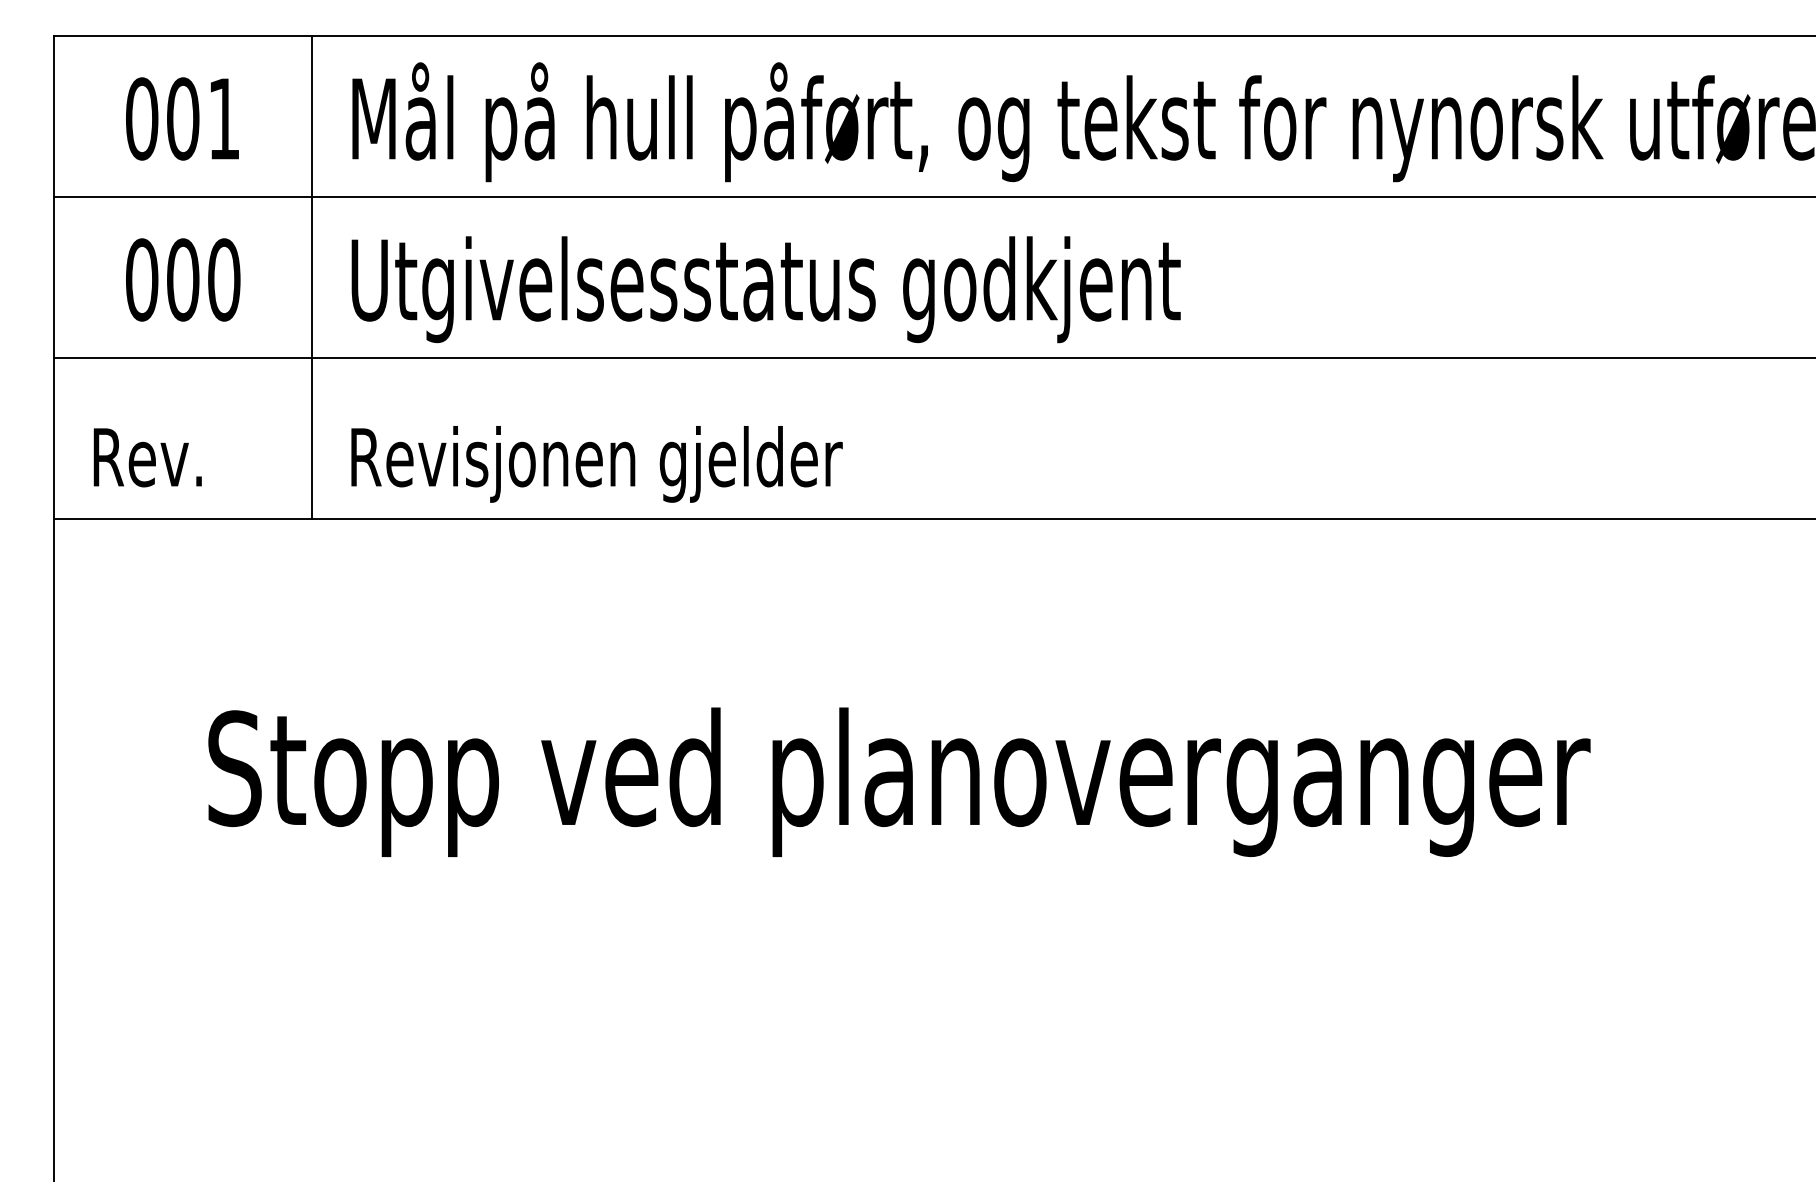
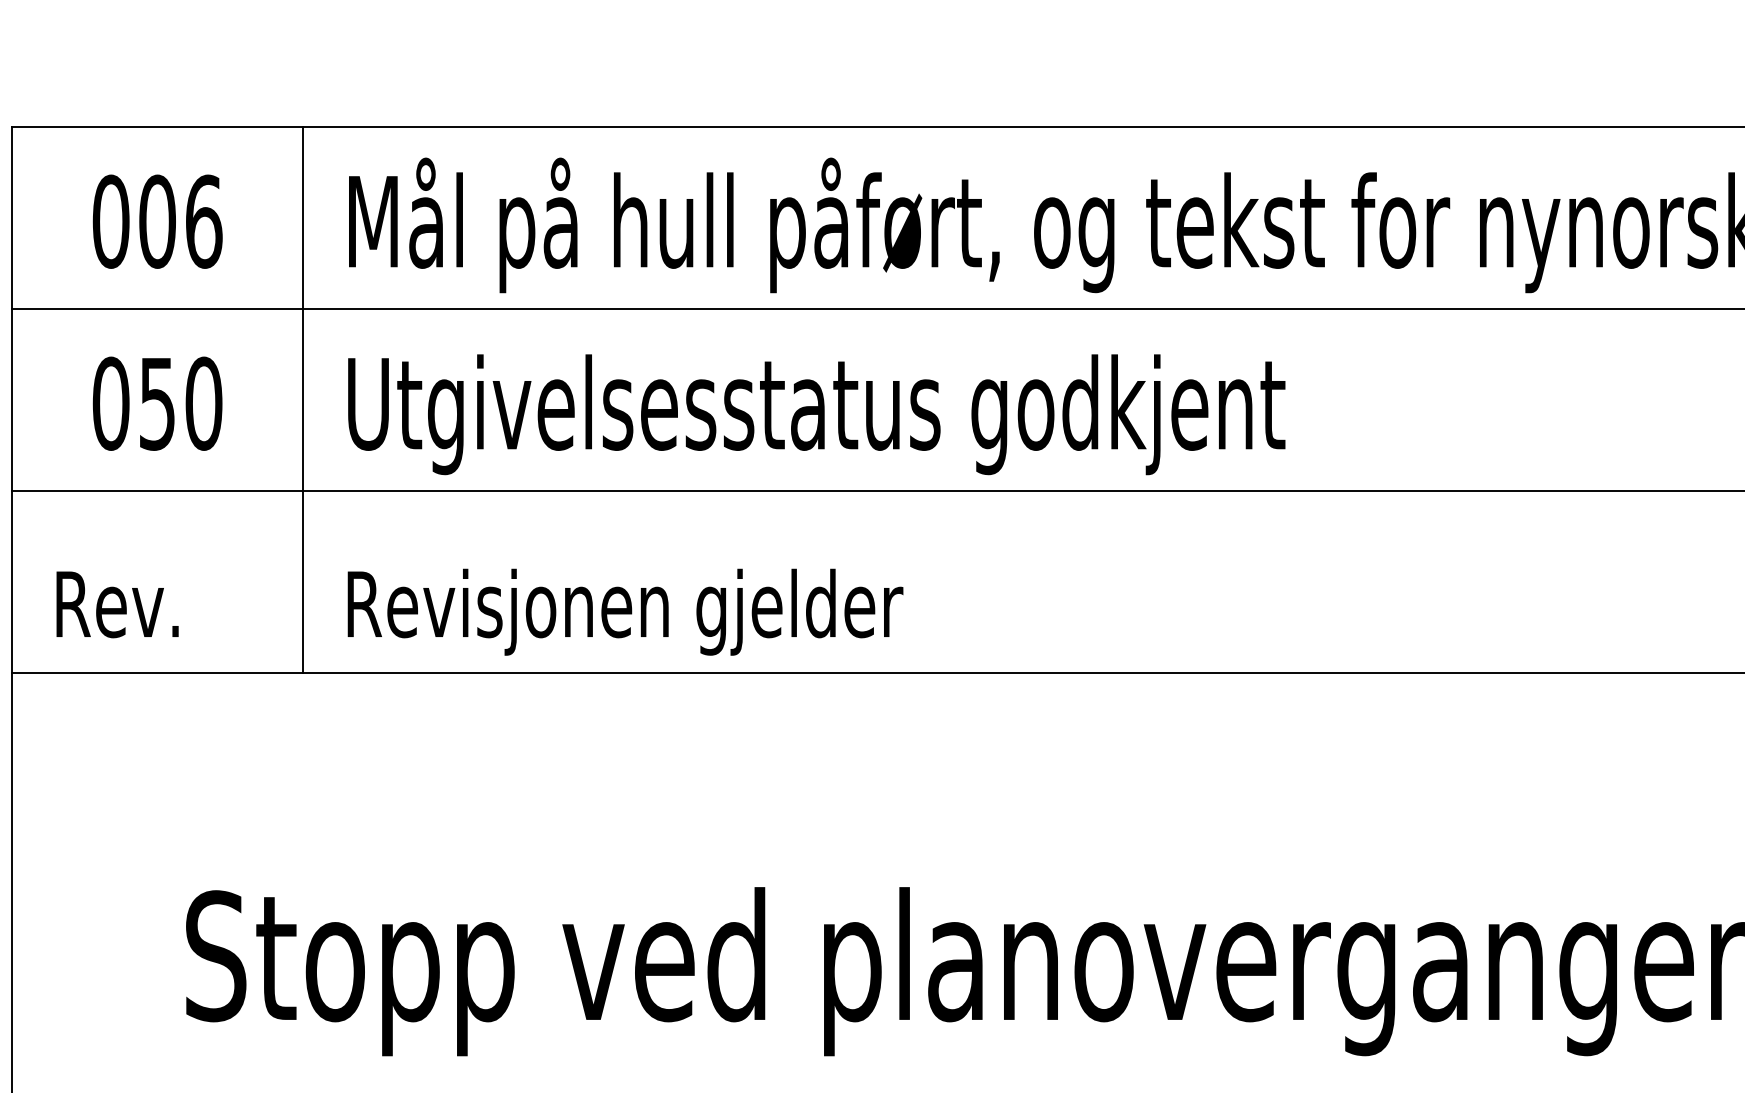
text: (224, 118) -> (204, 221), 001 -> 006
text: (183, 279) -> (157, 403), 000 -> 050

